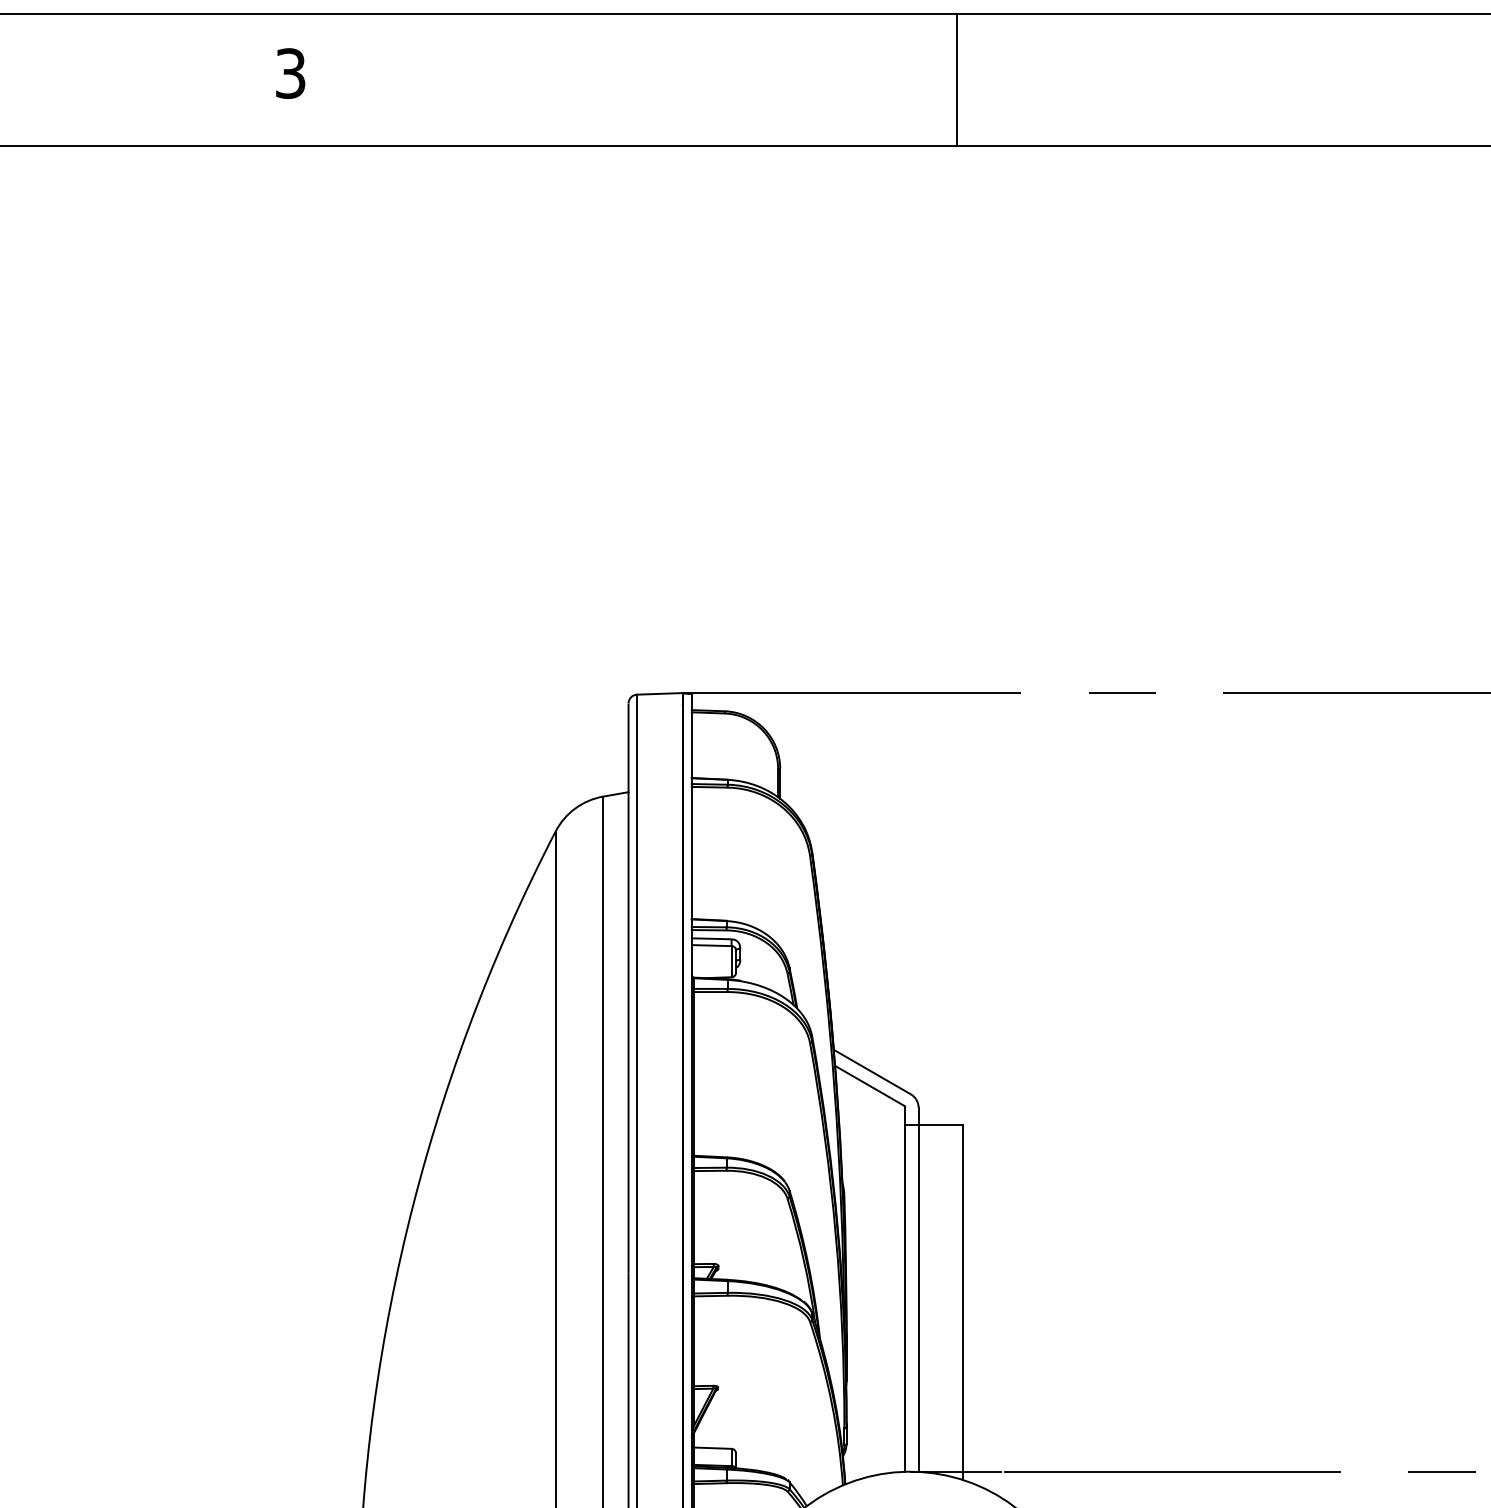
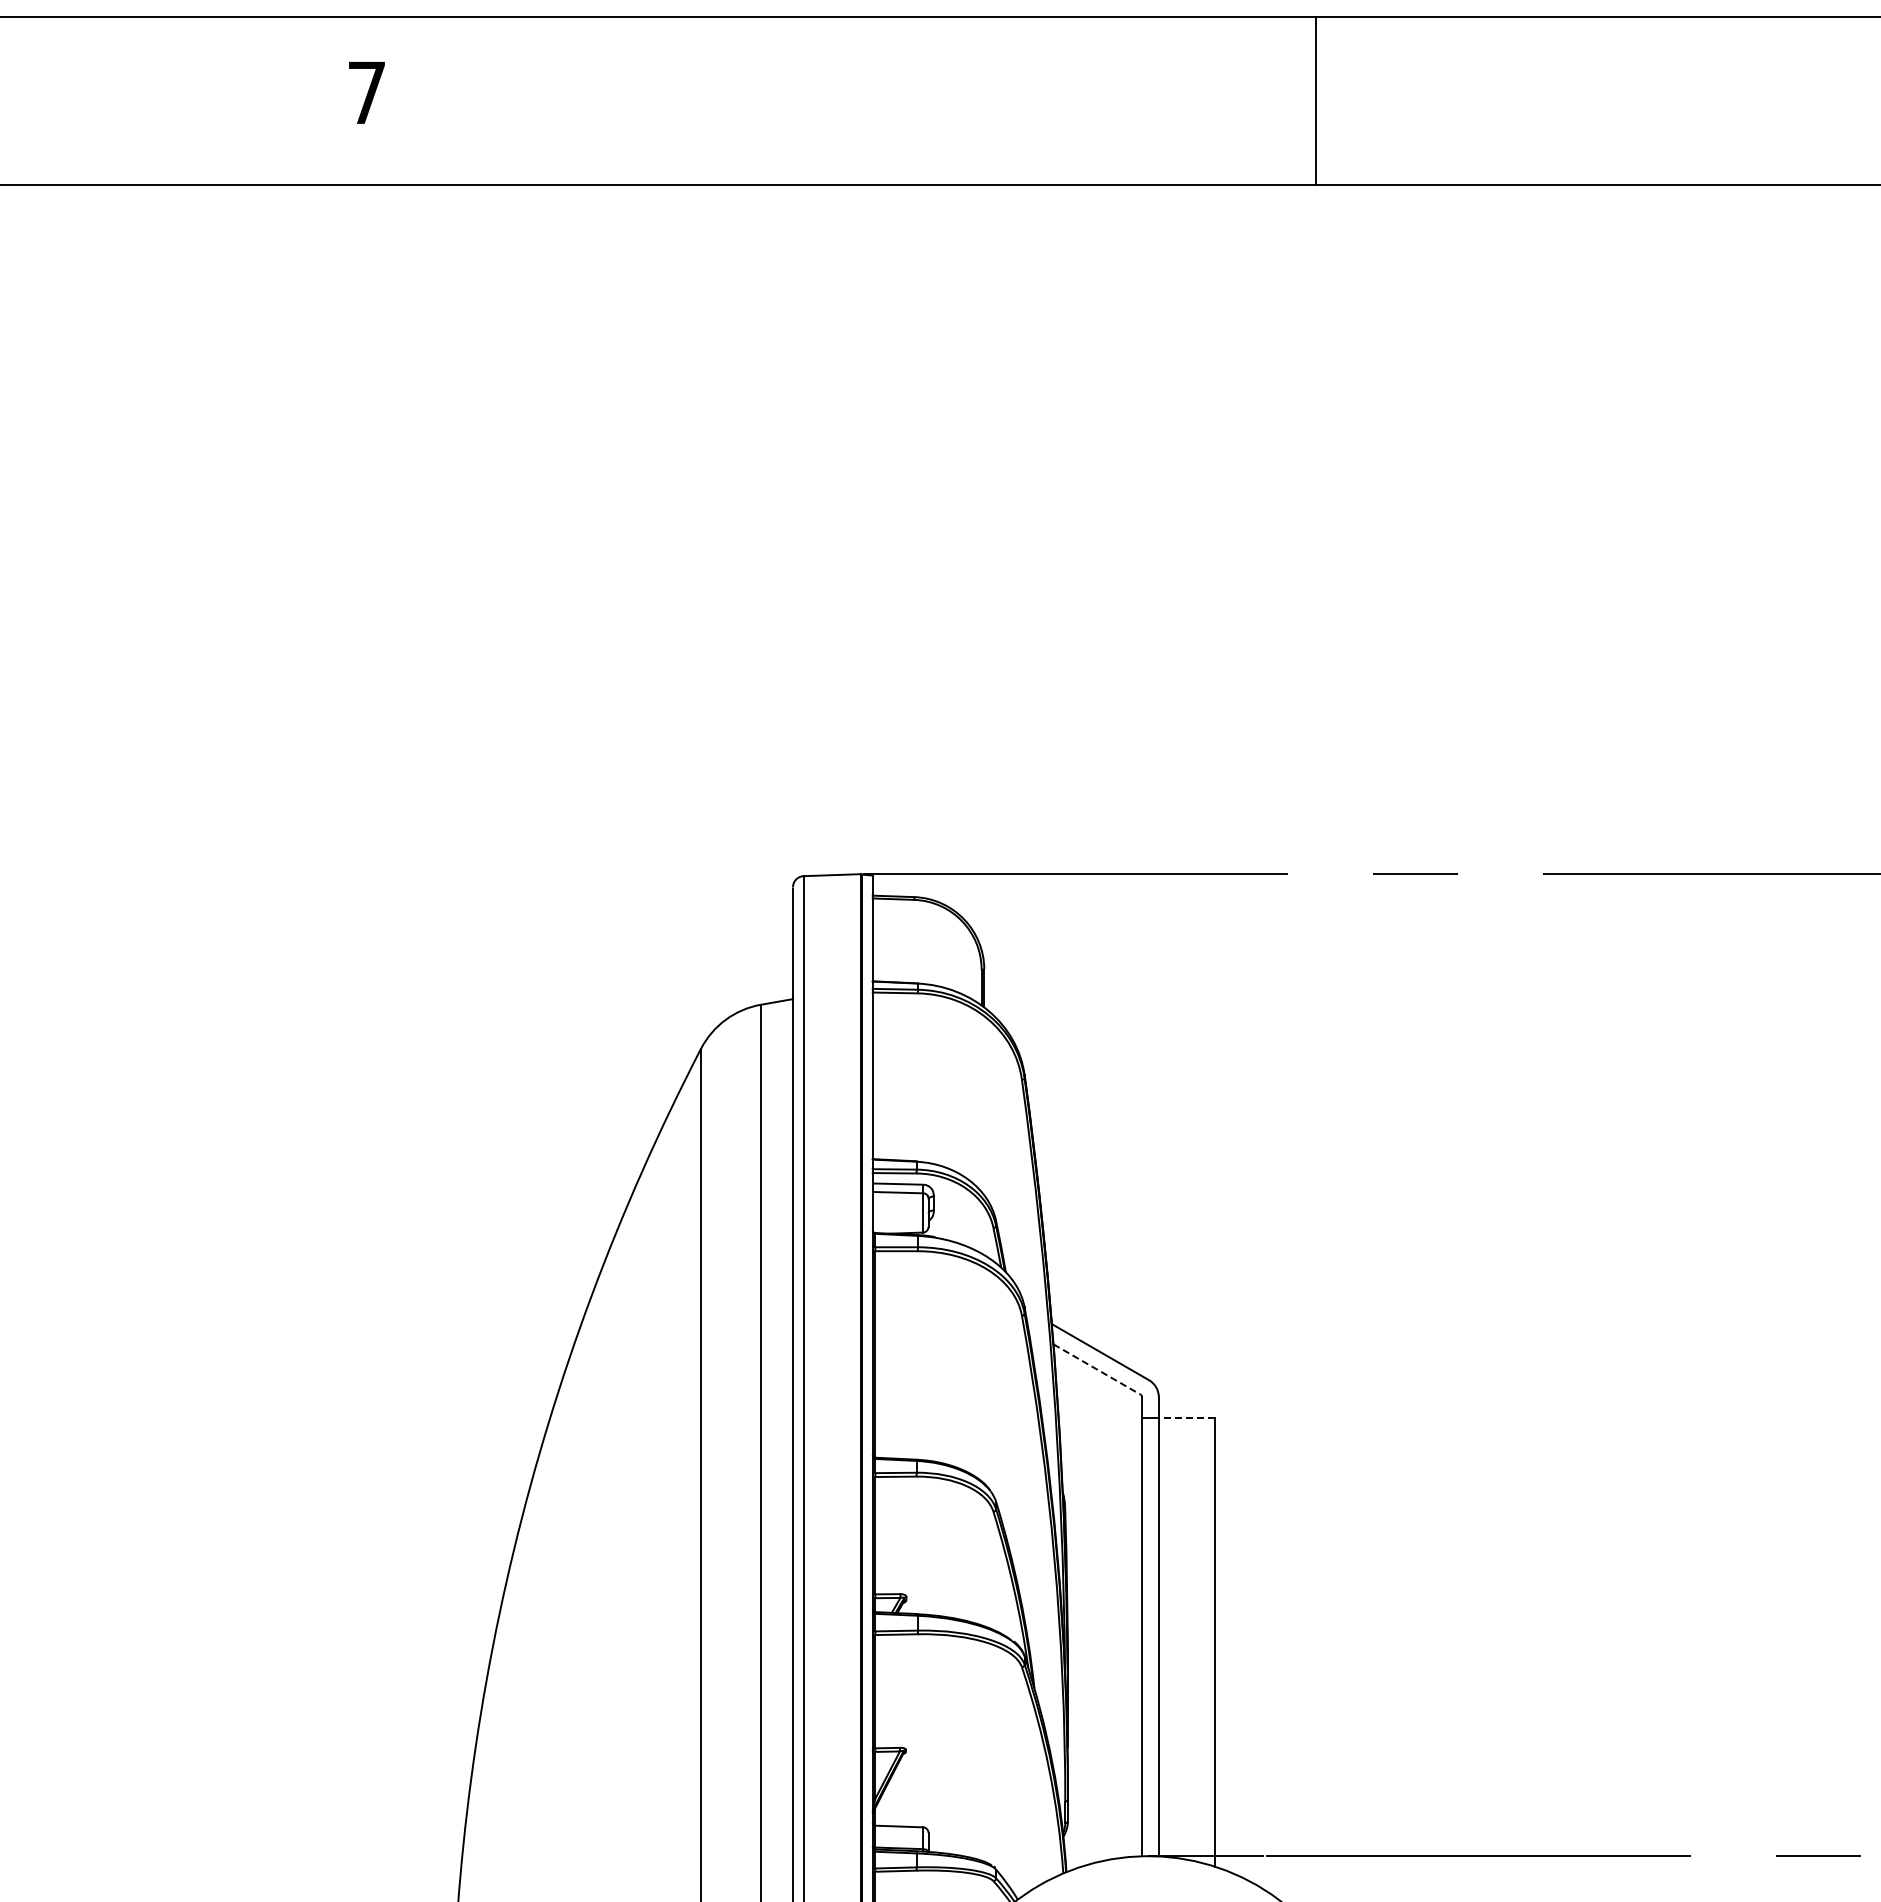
text: (290, 73) -> (366, 92), 3 -> 7
line: (957, 79) -> (1316, 100), moved
line: (869, 1085) -> (1097, 1369), solid -> dashed
line: (940, 1124) -> (1186, 1418), solid -> dashed

